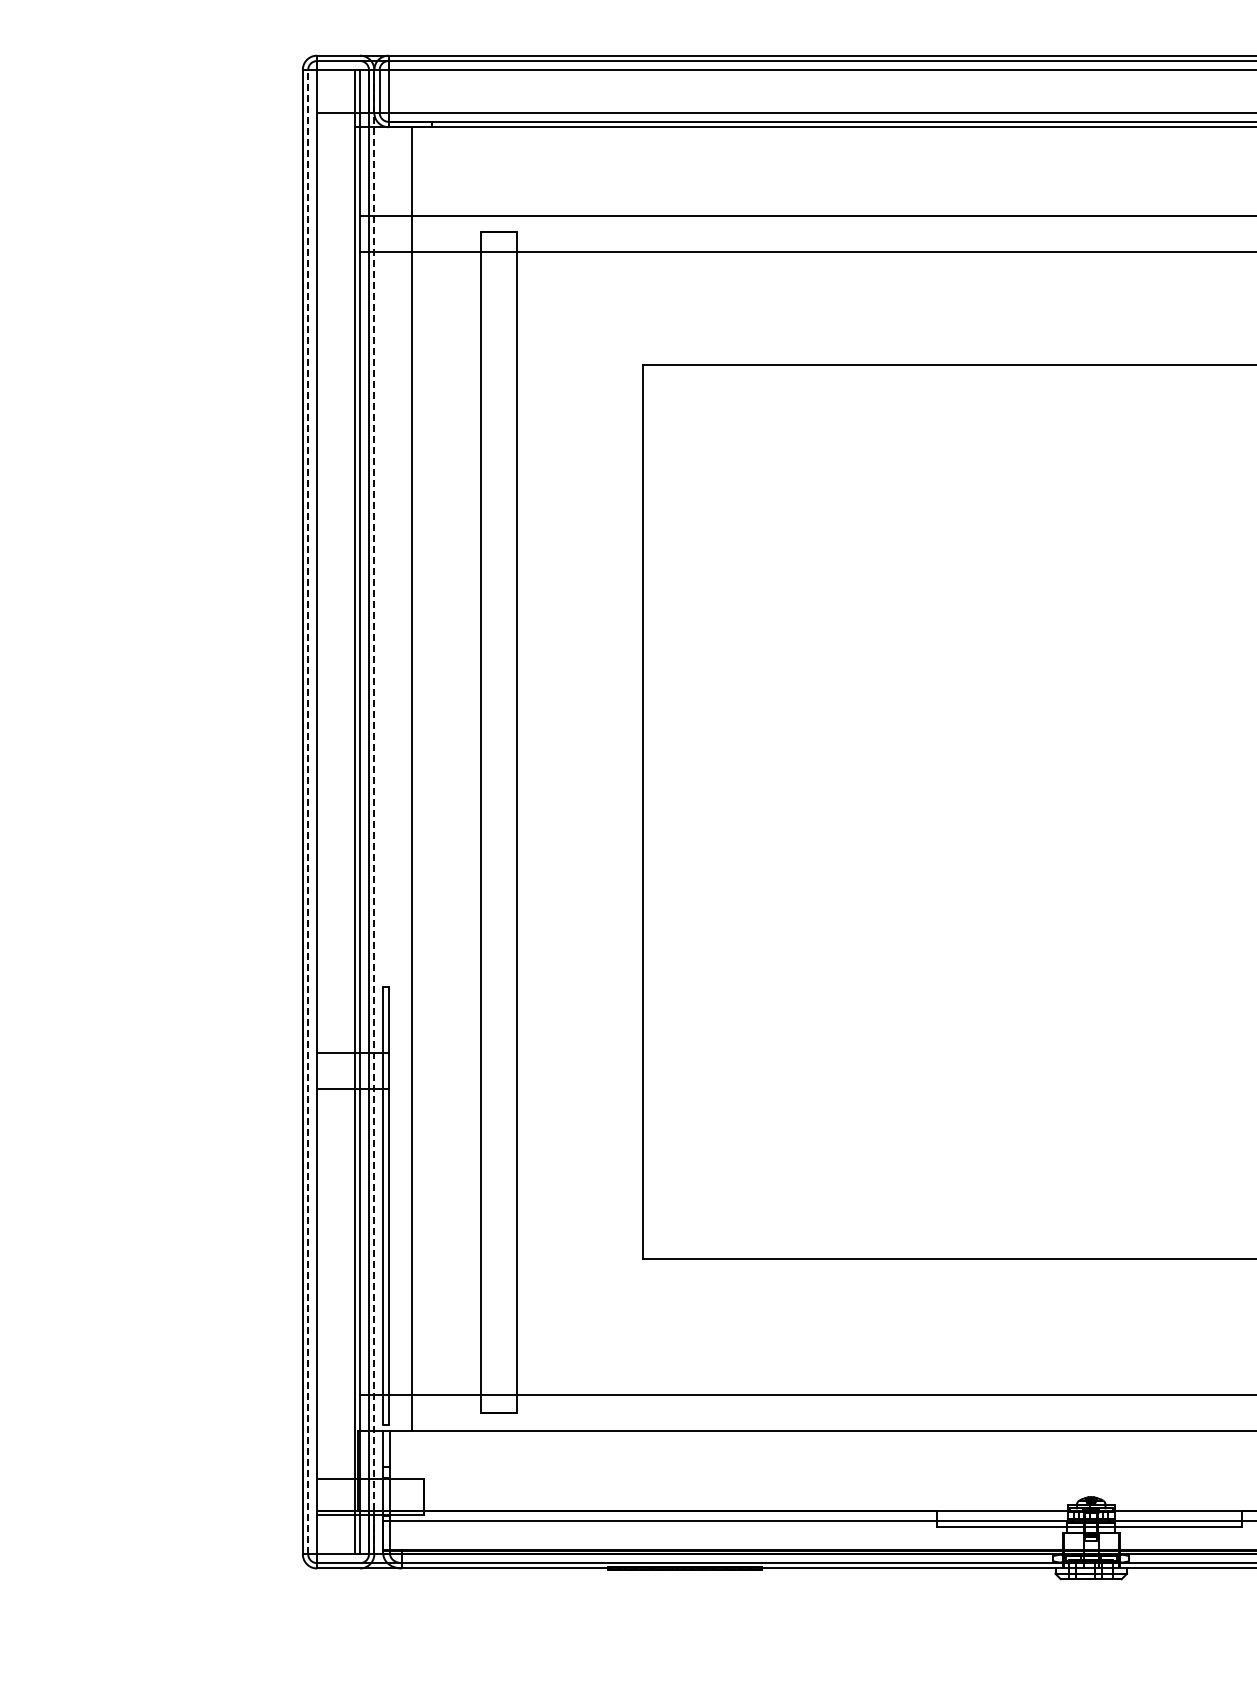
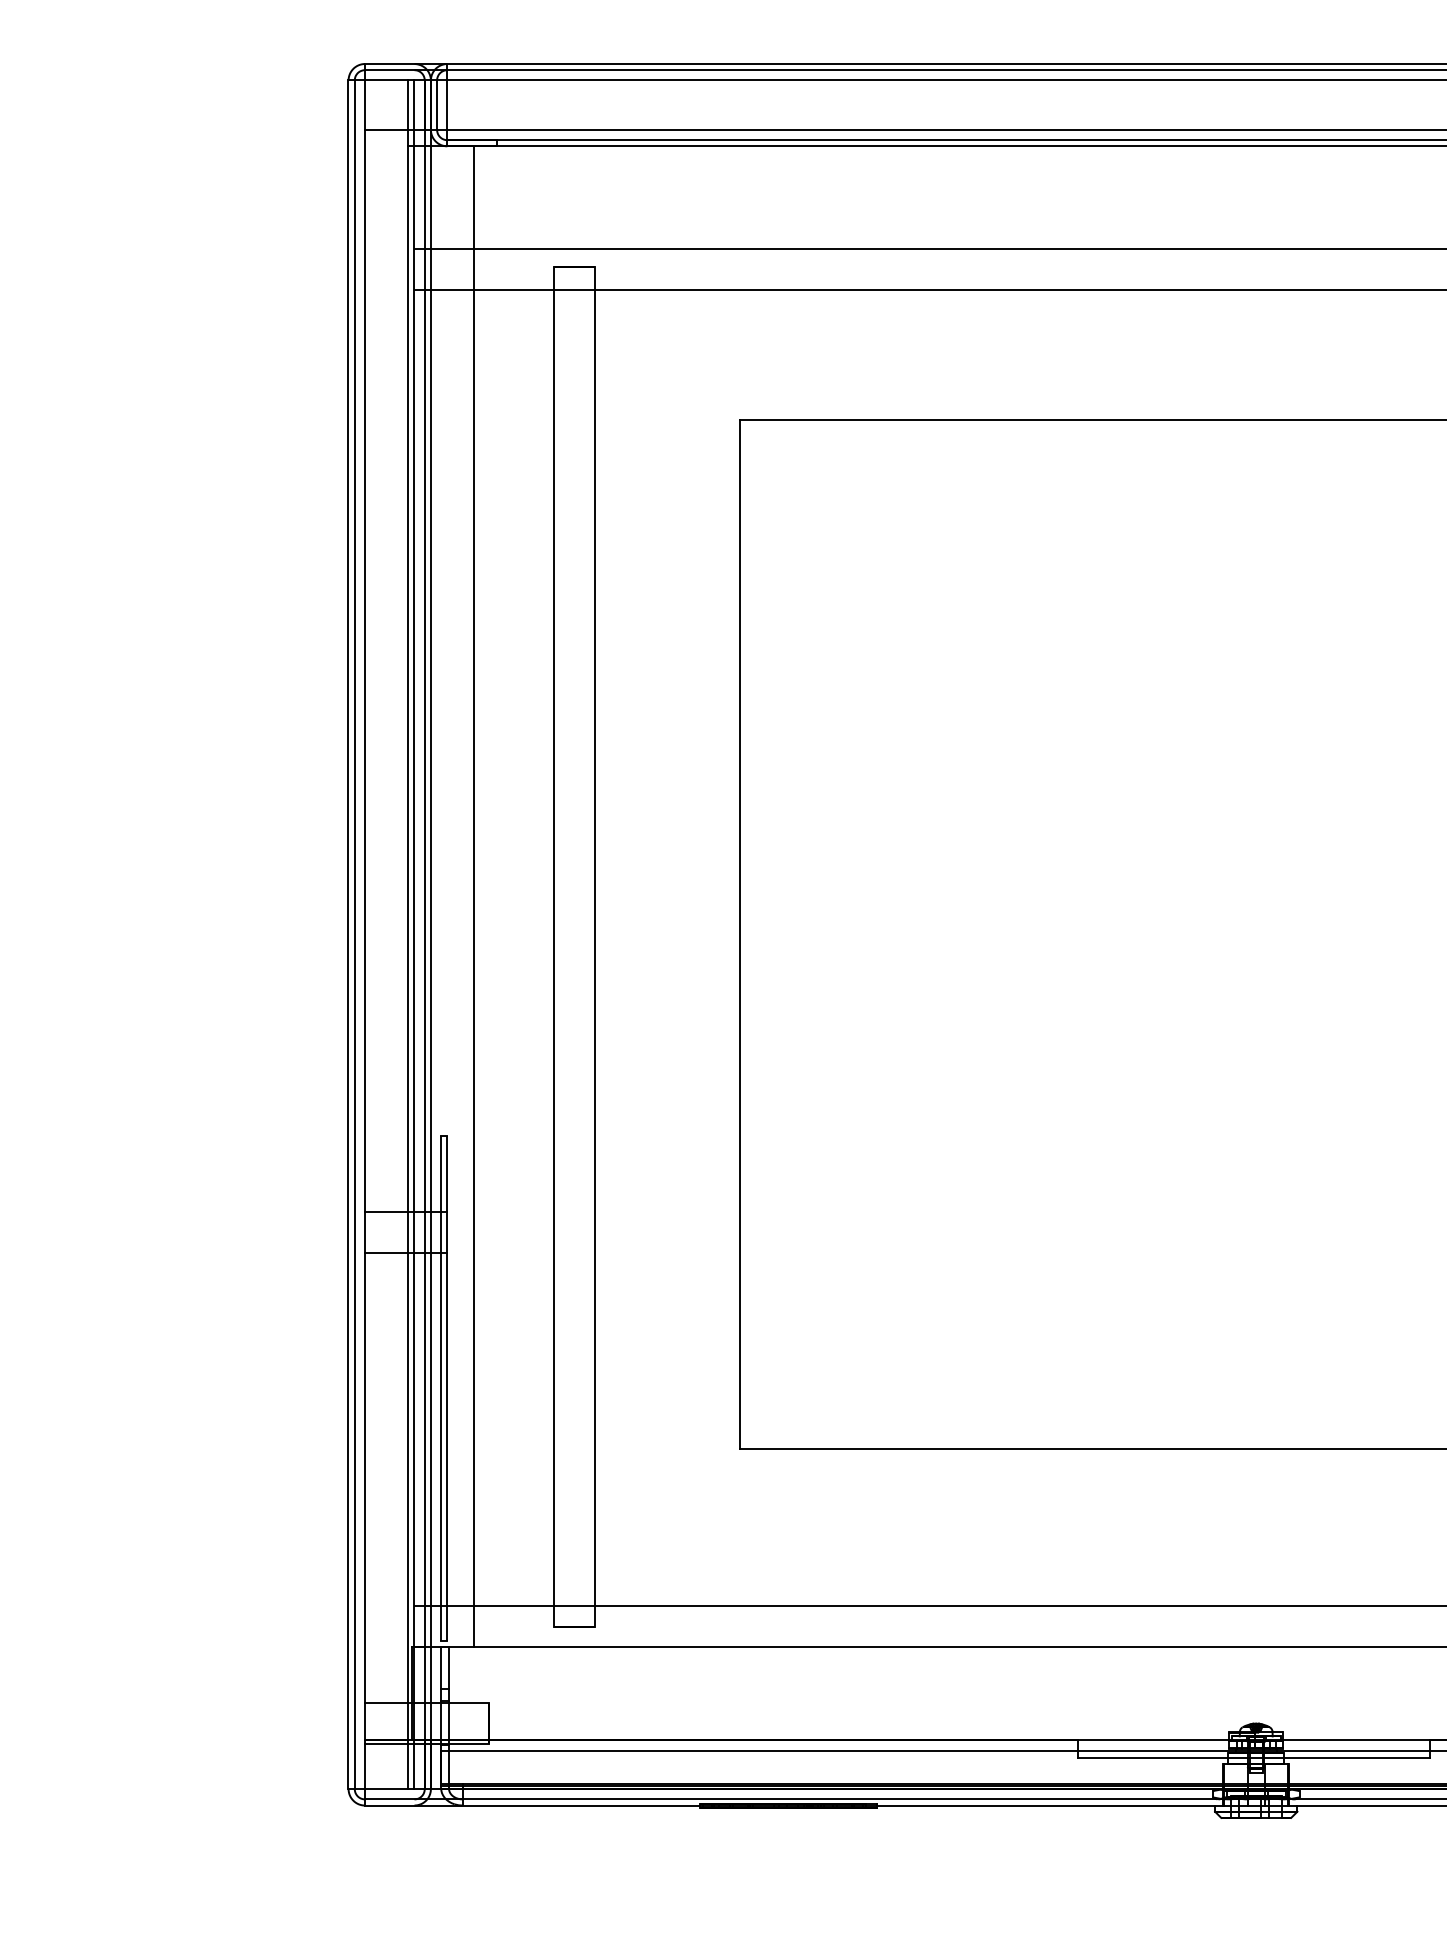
line: (308, 811) -> (355, 934), dashed -> solid
line: (374, 811) -> (431, 934), dashed -> solid

